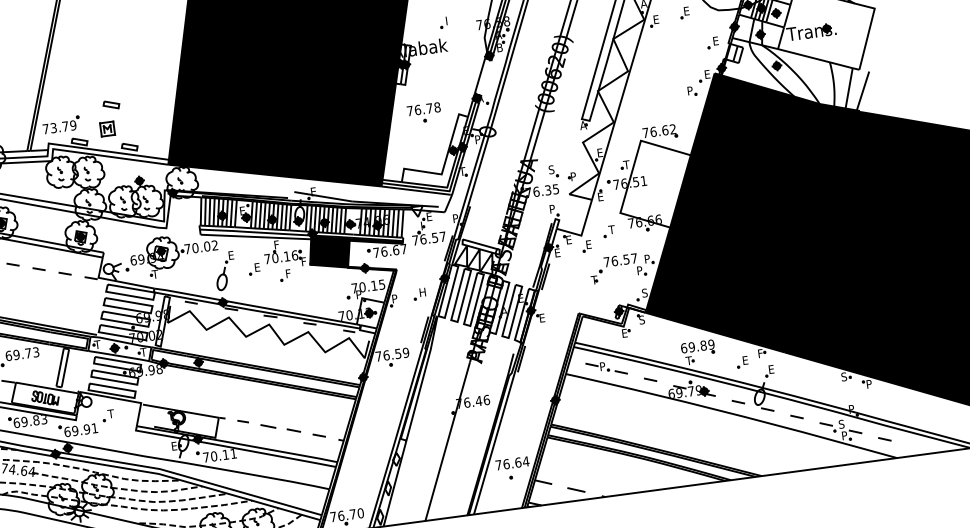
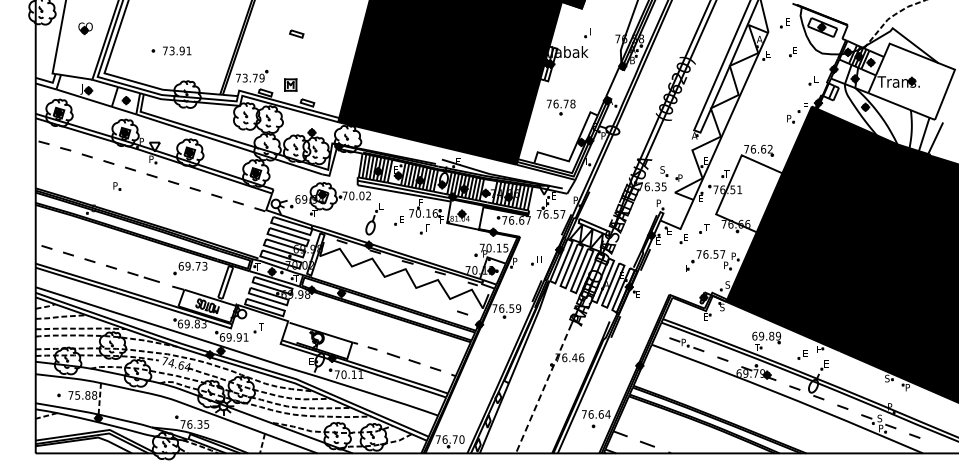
part: (111, 104) -> (296, 33), moved
fill: (330, 252) -> (465, 214), removed
line: (341, 366) -> (462, 312), added
line: (447, 442) -> (543, 389), solid -> dashed

